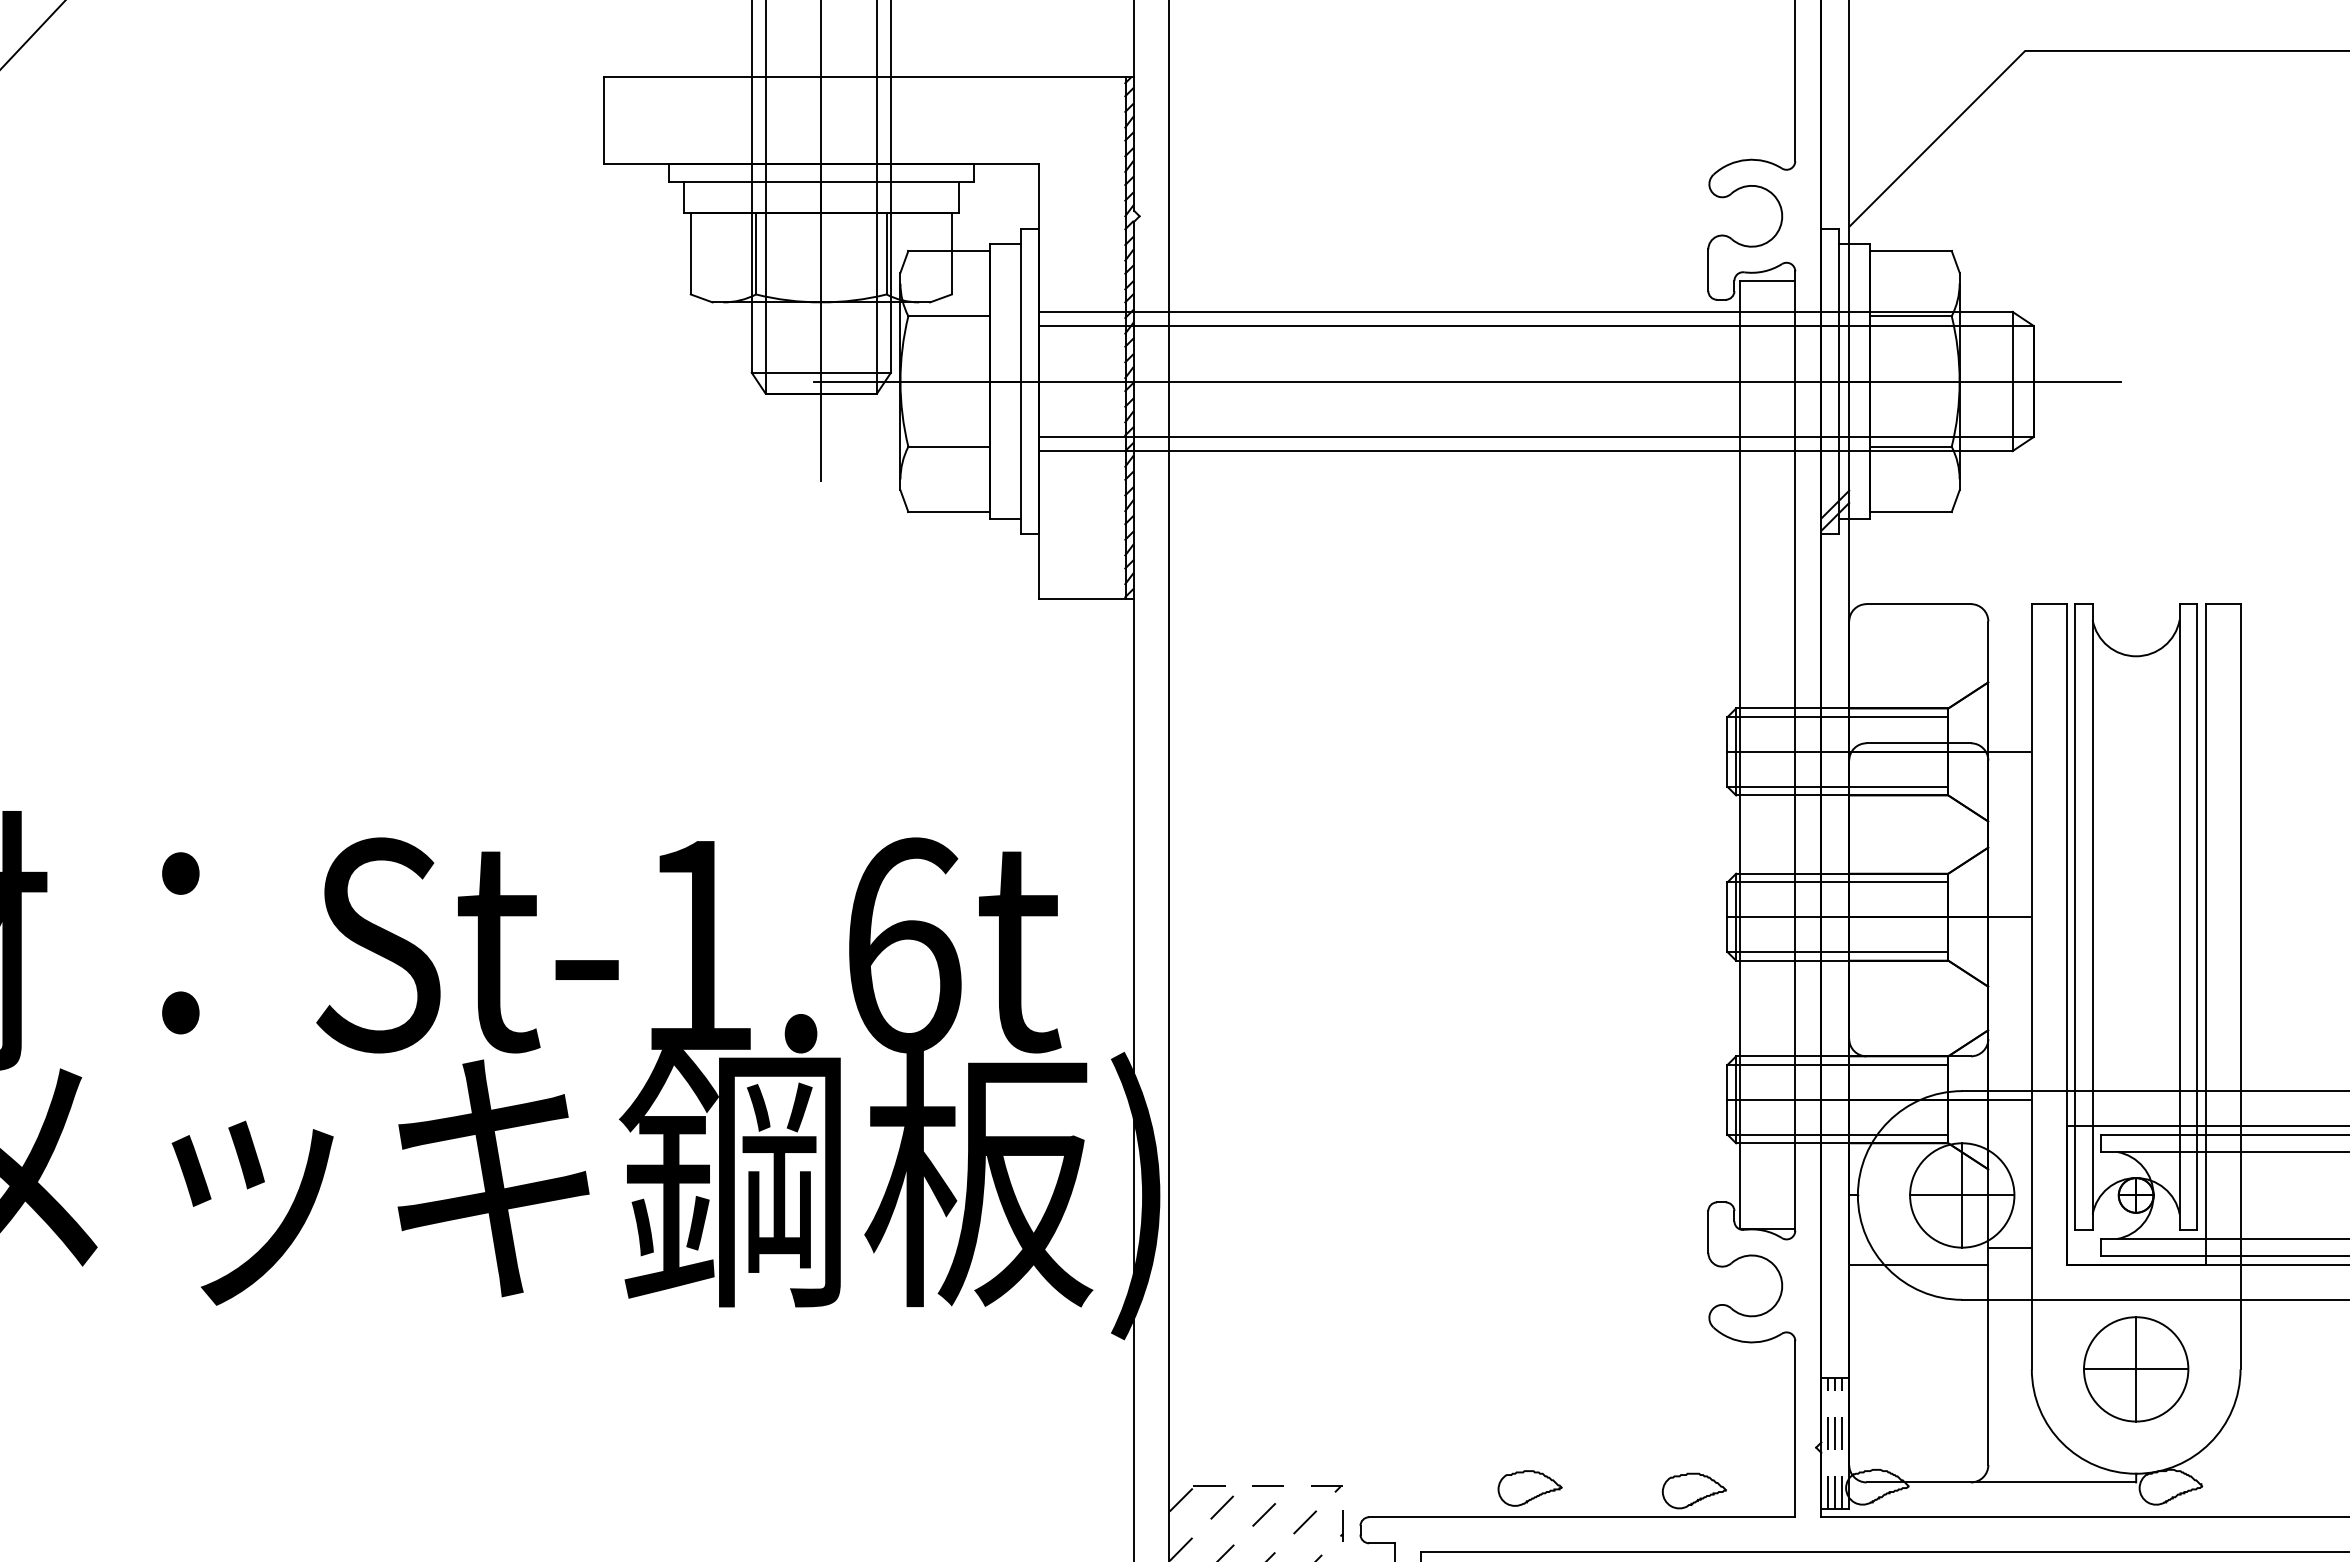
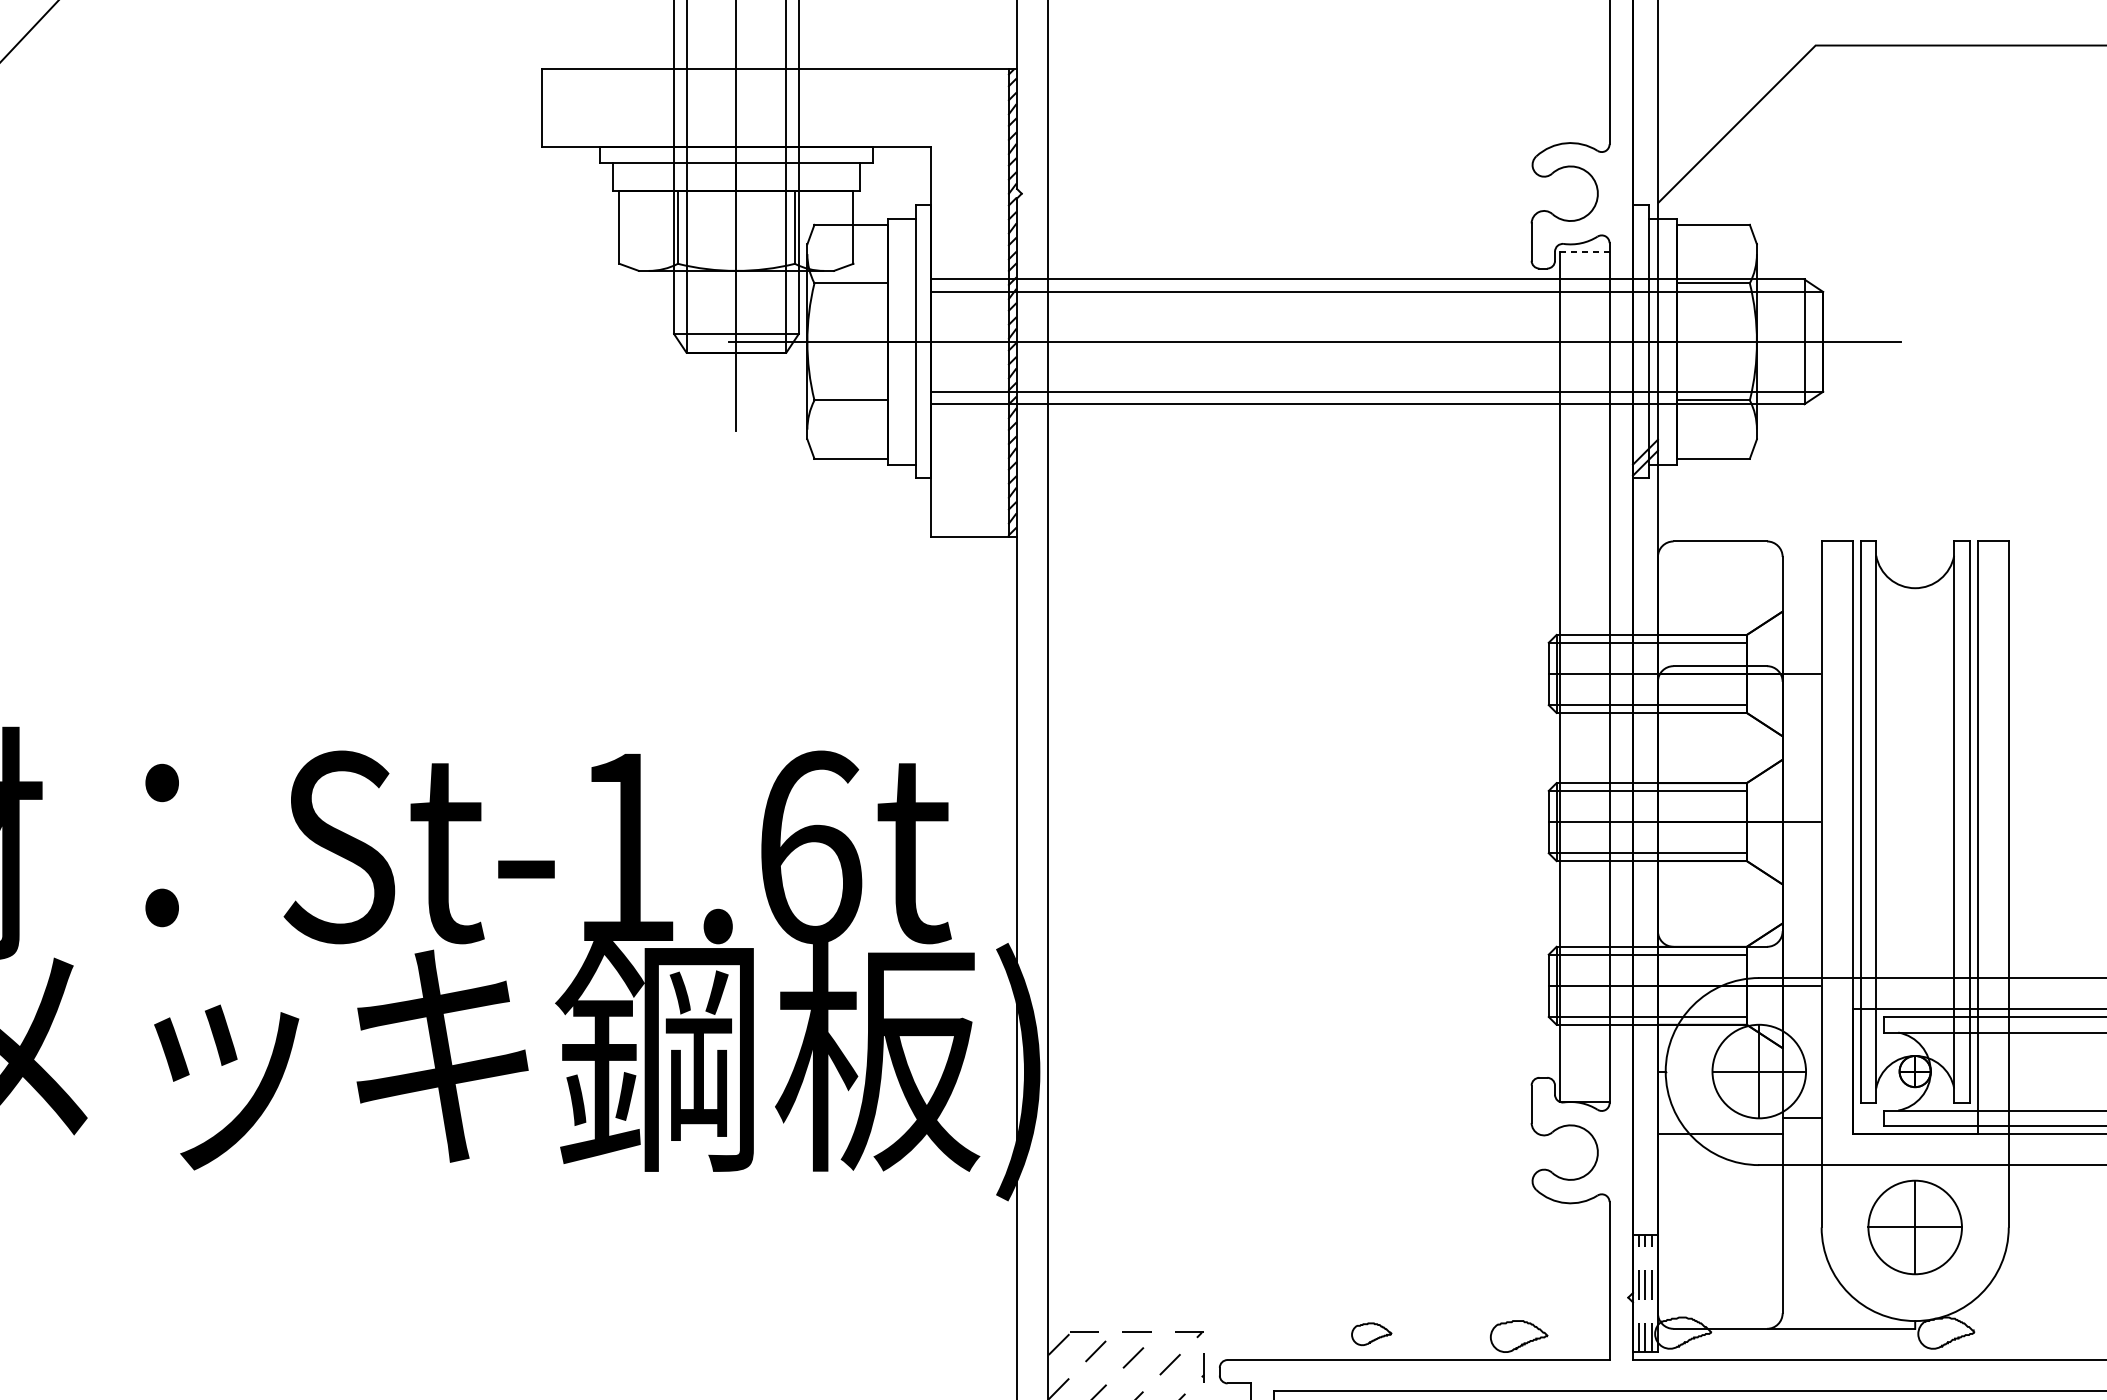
line: (1767, 281) -> (1584, 252), solid -> dashed
part: (1529, 1488) -> (1371, 1334), size x0.7

